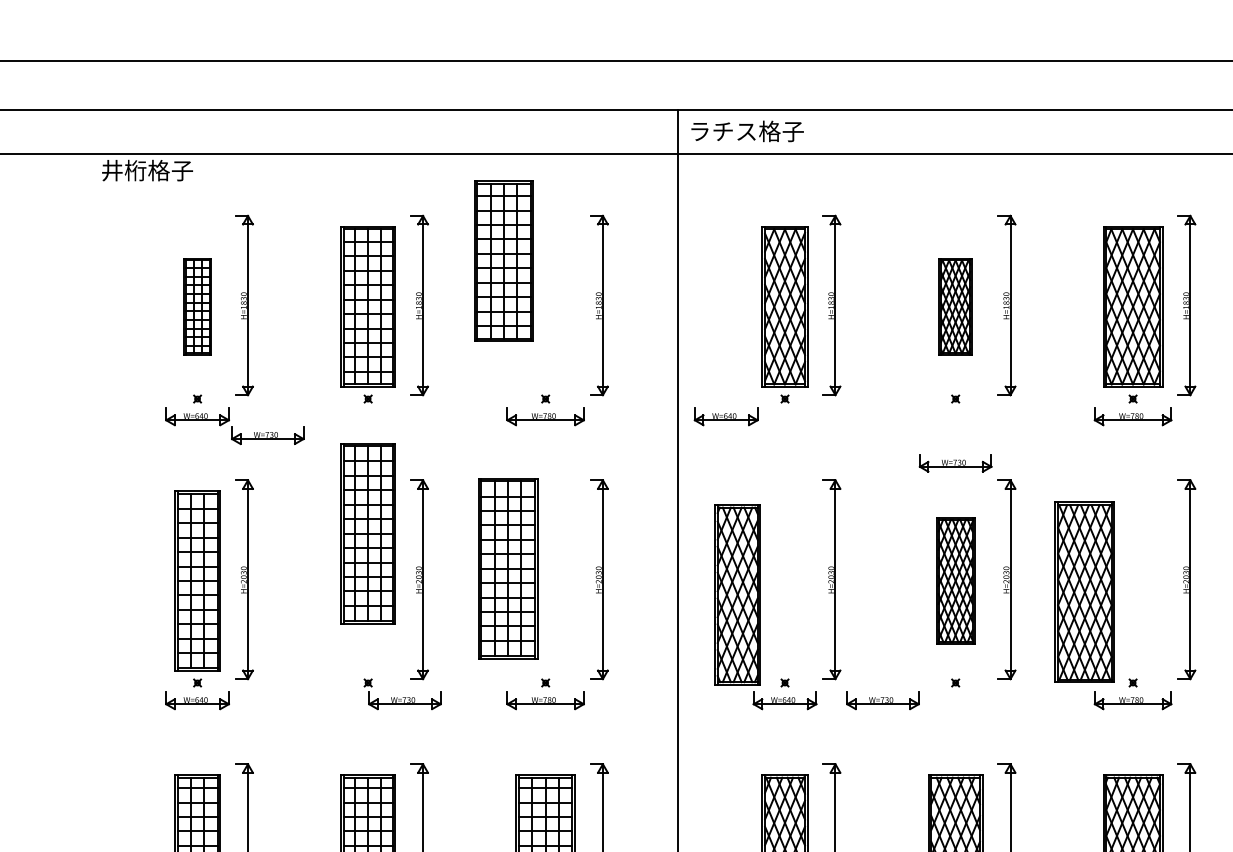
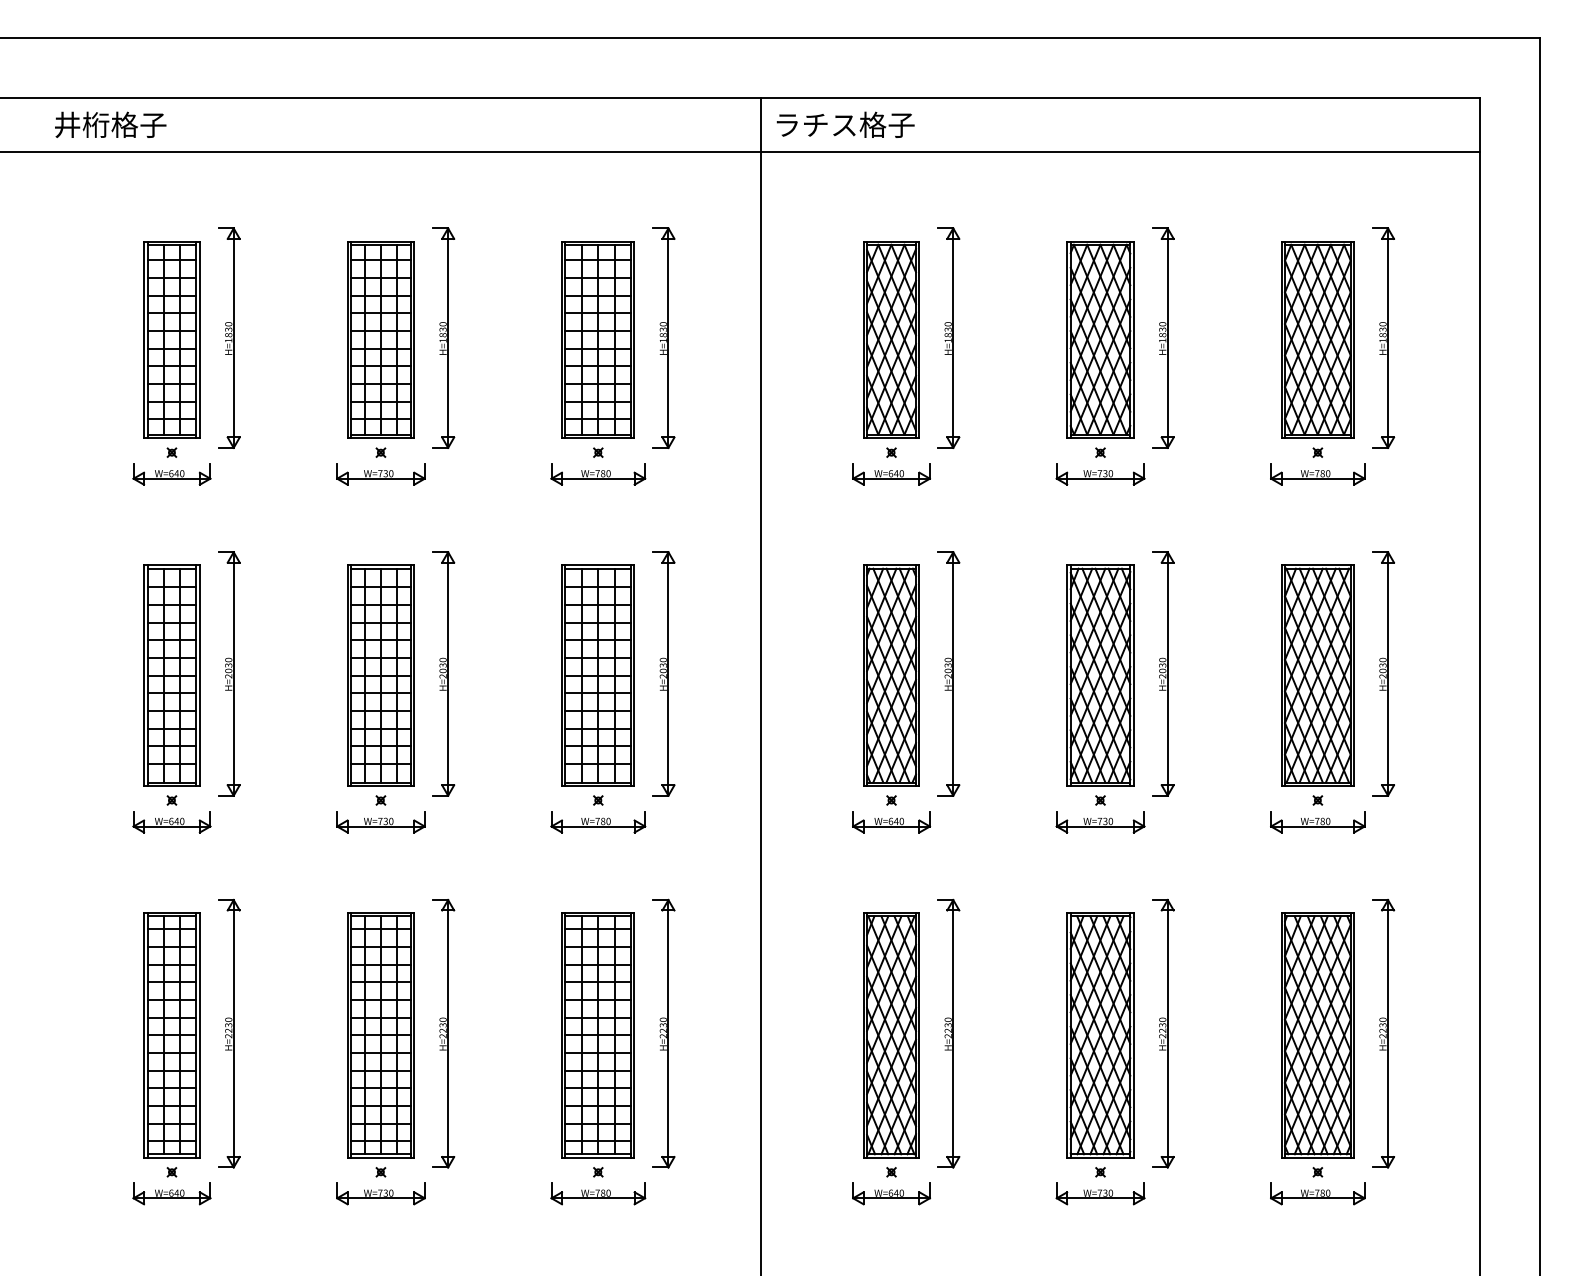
text: (147, 170) -> (110, 124), moved
part: (503, 260) -> (597, 339), moved
part: (197, 306) -> (171, 339), size x1.67
part: (955, 306) -> (1100, 339), size x1.67
part: (726, 416) -> (891, 474), moved
part: (267, 435) -> (380, 474), moved
part: (955, 463) -> (1100, 474), moved
part: (367, 533) -> (380, 675), moved
part: (507, 568) -> (597, 675), moved
part: (955, 580) -> (1100, 675), size x1.43
part: (1084, 592) -> (1317, 675), moved
part: (737, 594) -> (891, 675), moved
part: (404, 700) -> (380, 822), moved
part: (882, 700) -> (1100, 822), moved

